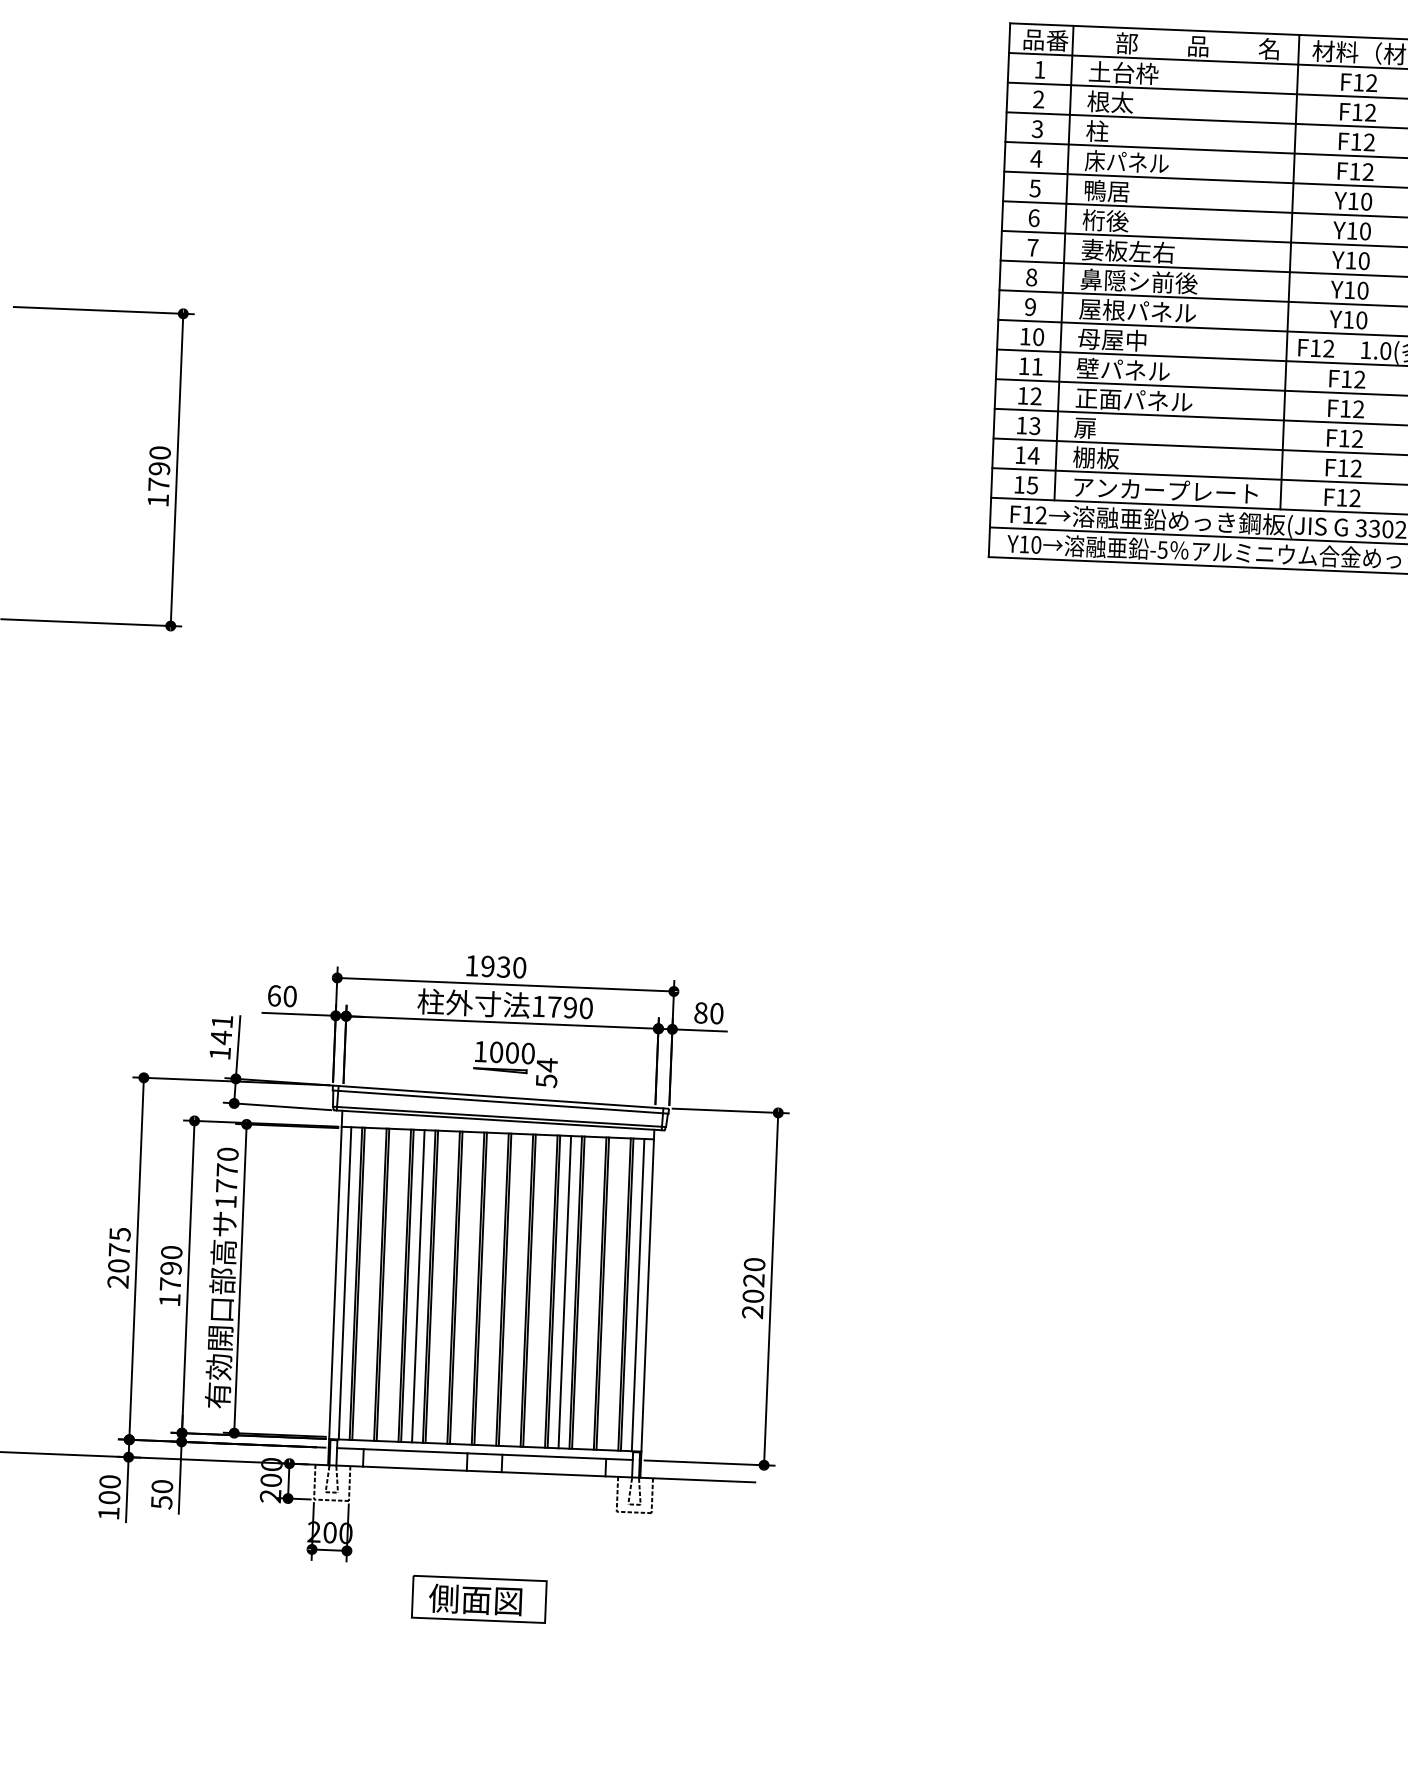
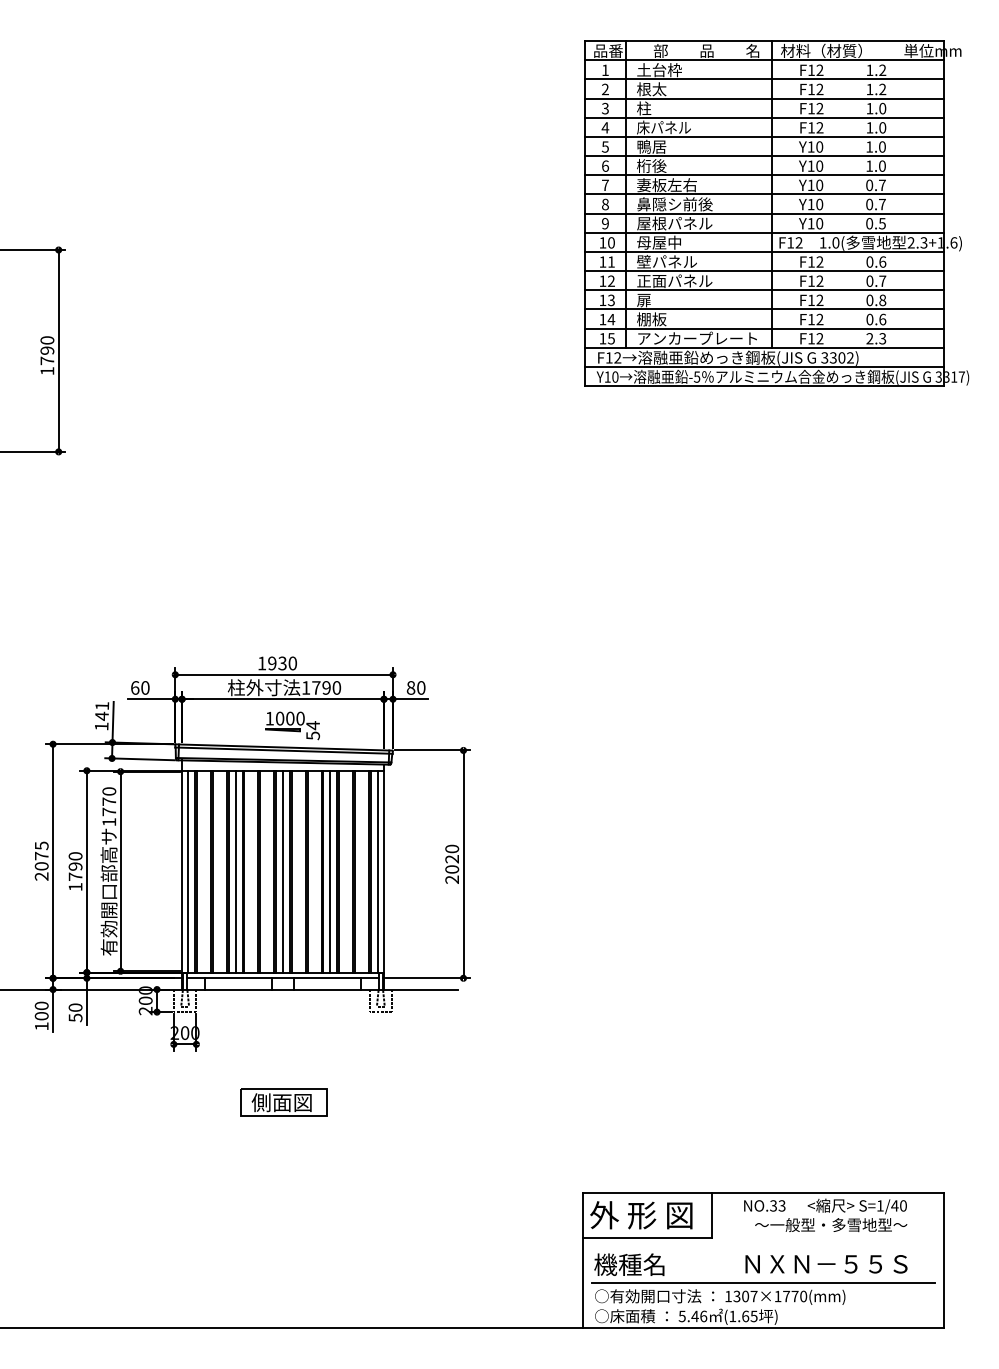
line: (492, 1288) -> (283, 871), added
part: (478, 1599) -> (283, 1102), moved

